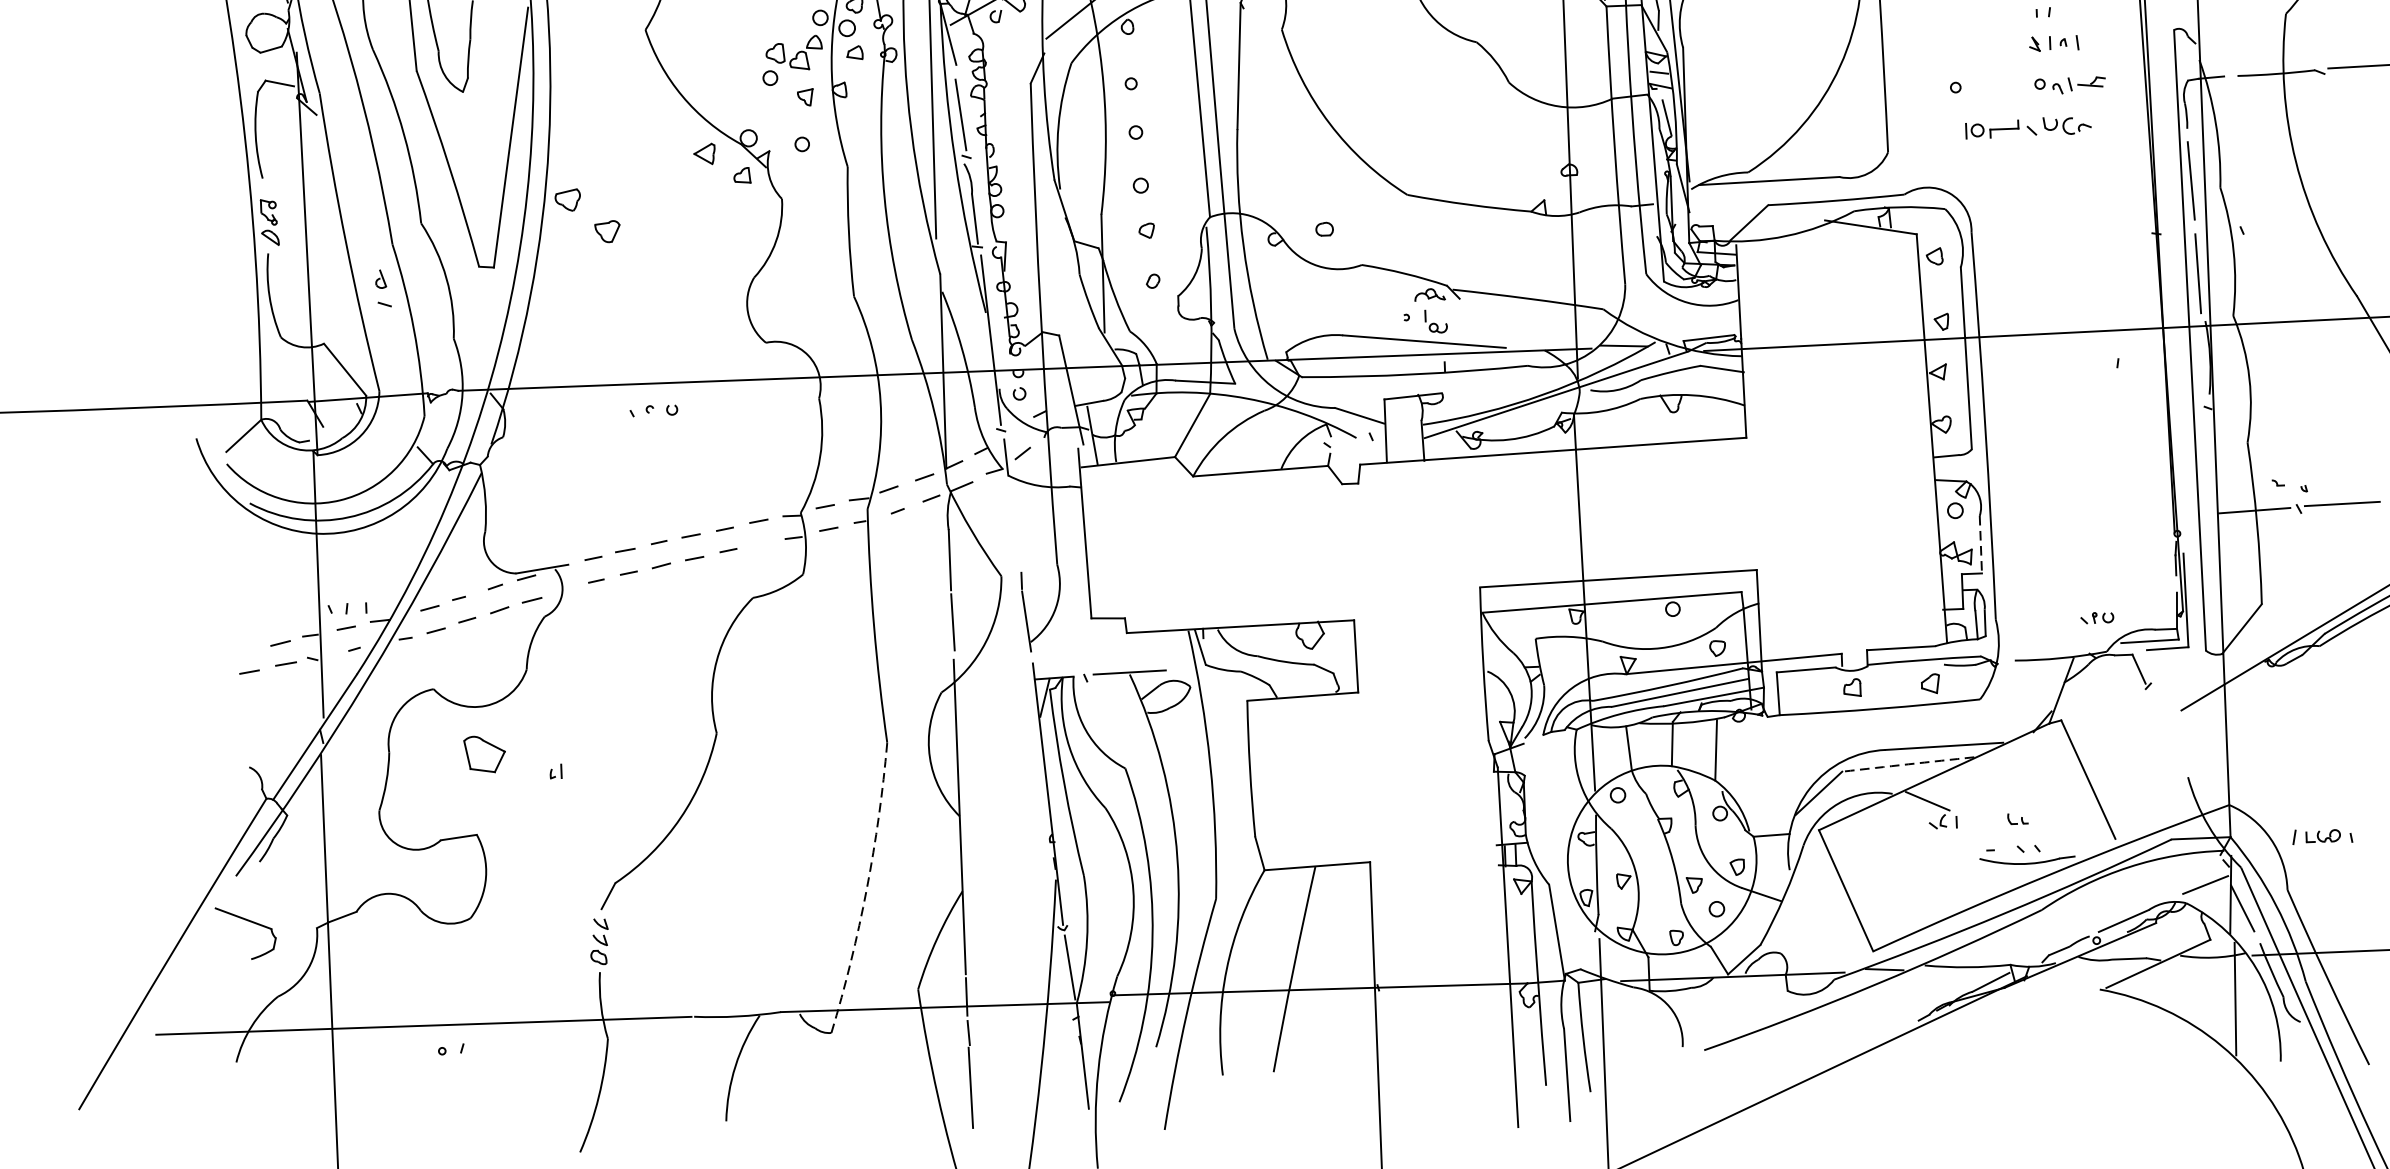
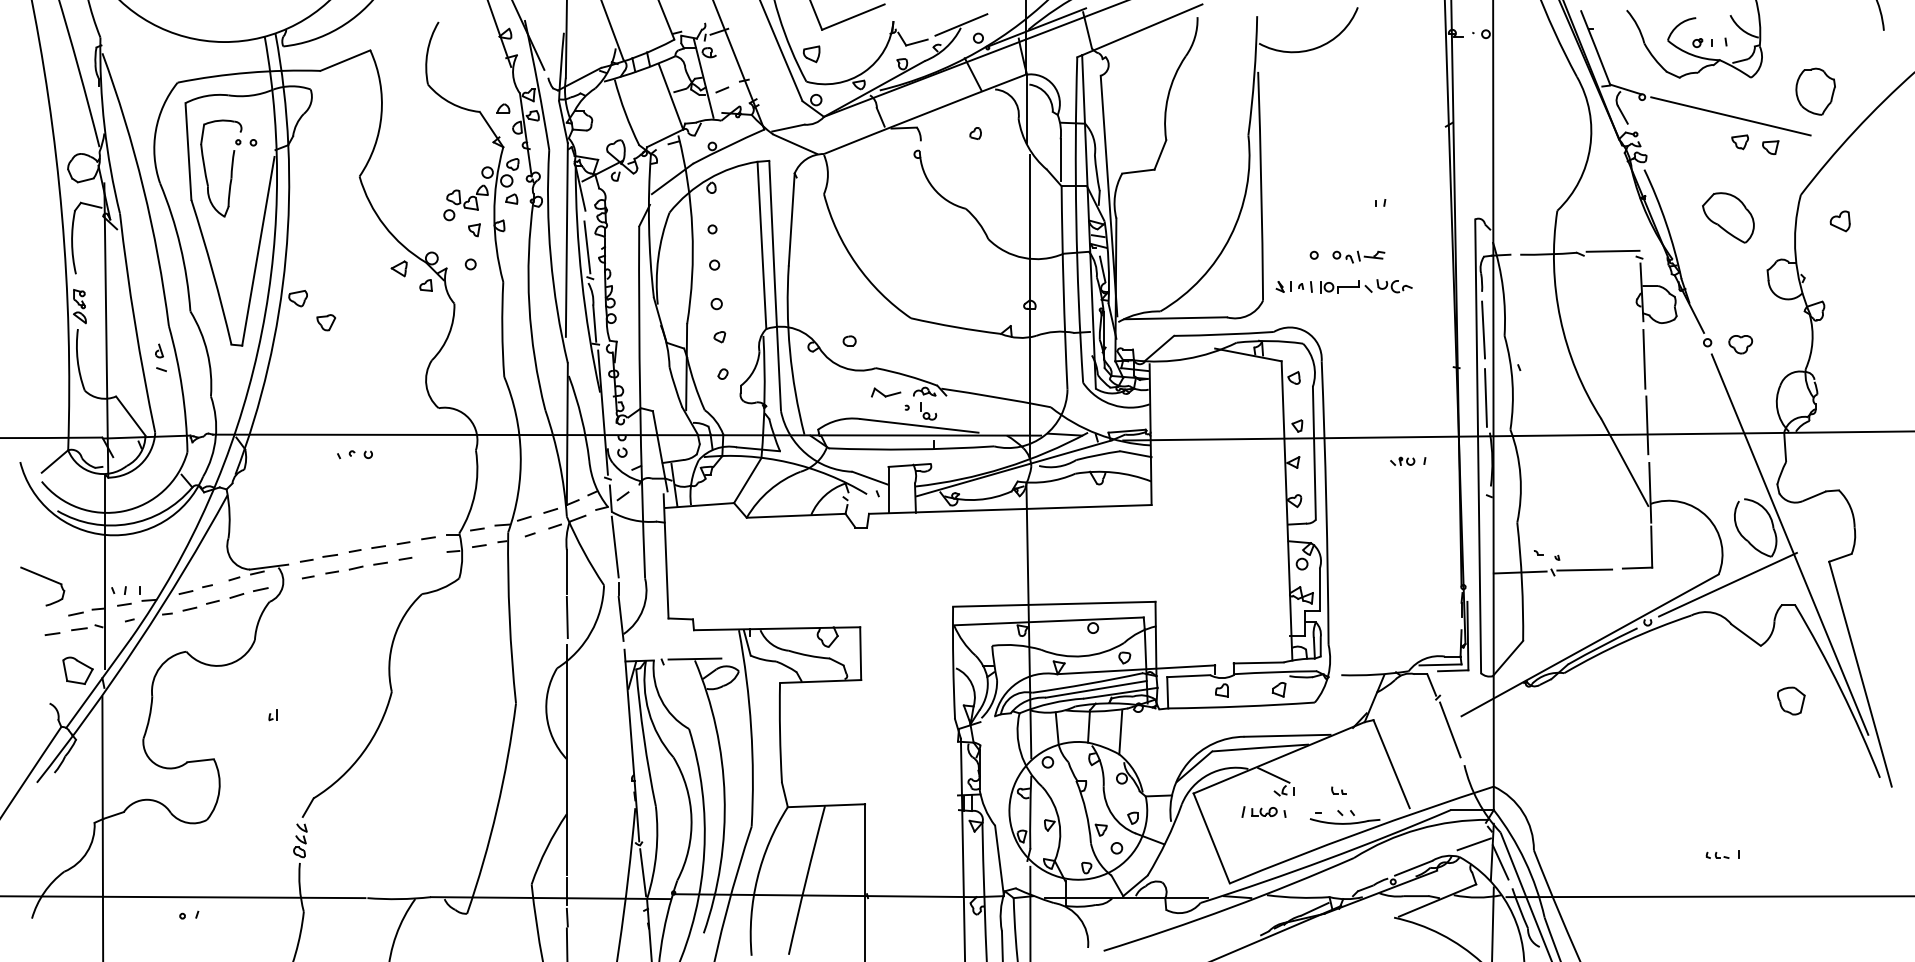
part: (2053, 43) -> (1293, 286), moved
part: (2069, 84) -> (1358, 256), moved
part: (1377, 297) -> (886, 392), added
line: (1013, 522) -> (614, 546), added
line: (1980, 545) -> (1319, 590), dashed -> solid
part: (2096, 616) -> (1402, 460), moved
line: (2167, 729) -> (1450, 729), added
part: (484, 754) -> (77, 670), moved
arc: (1908, 763) -> (1260, 747), dashed -> solid
part: (2321, 835) -> (1263, 811), moved
arc: (866, 888) -> (496, 809), dashed -> solid
part: (250, 923) -> (46, 579), moved

